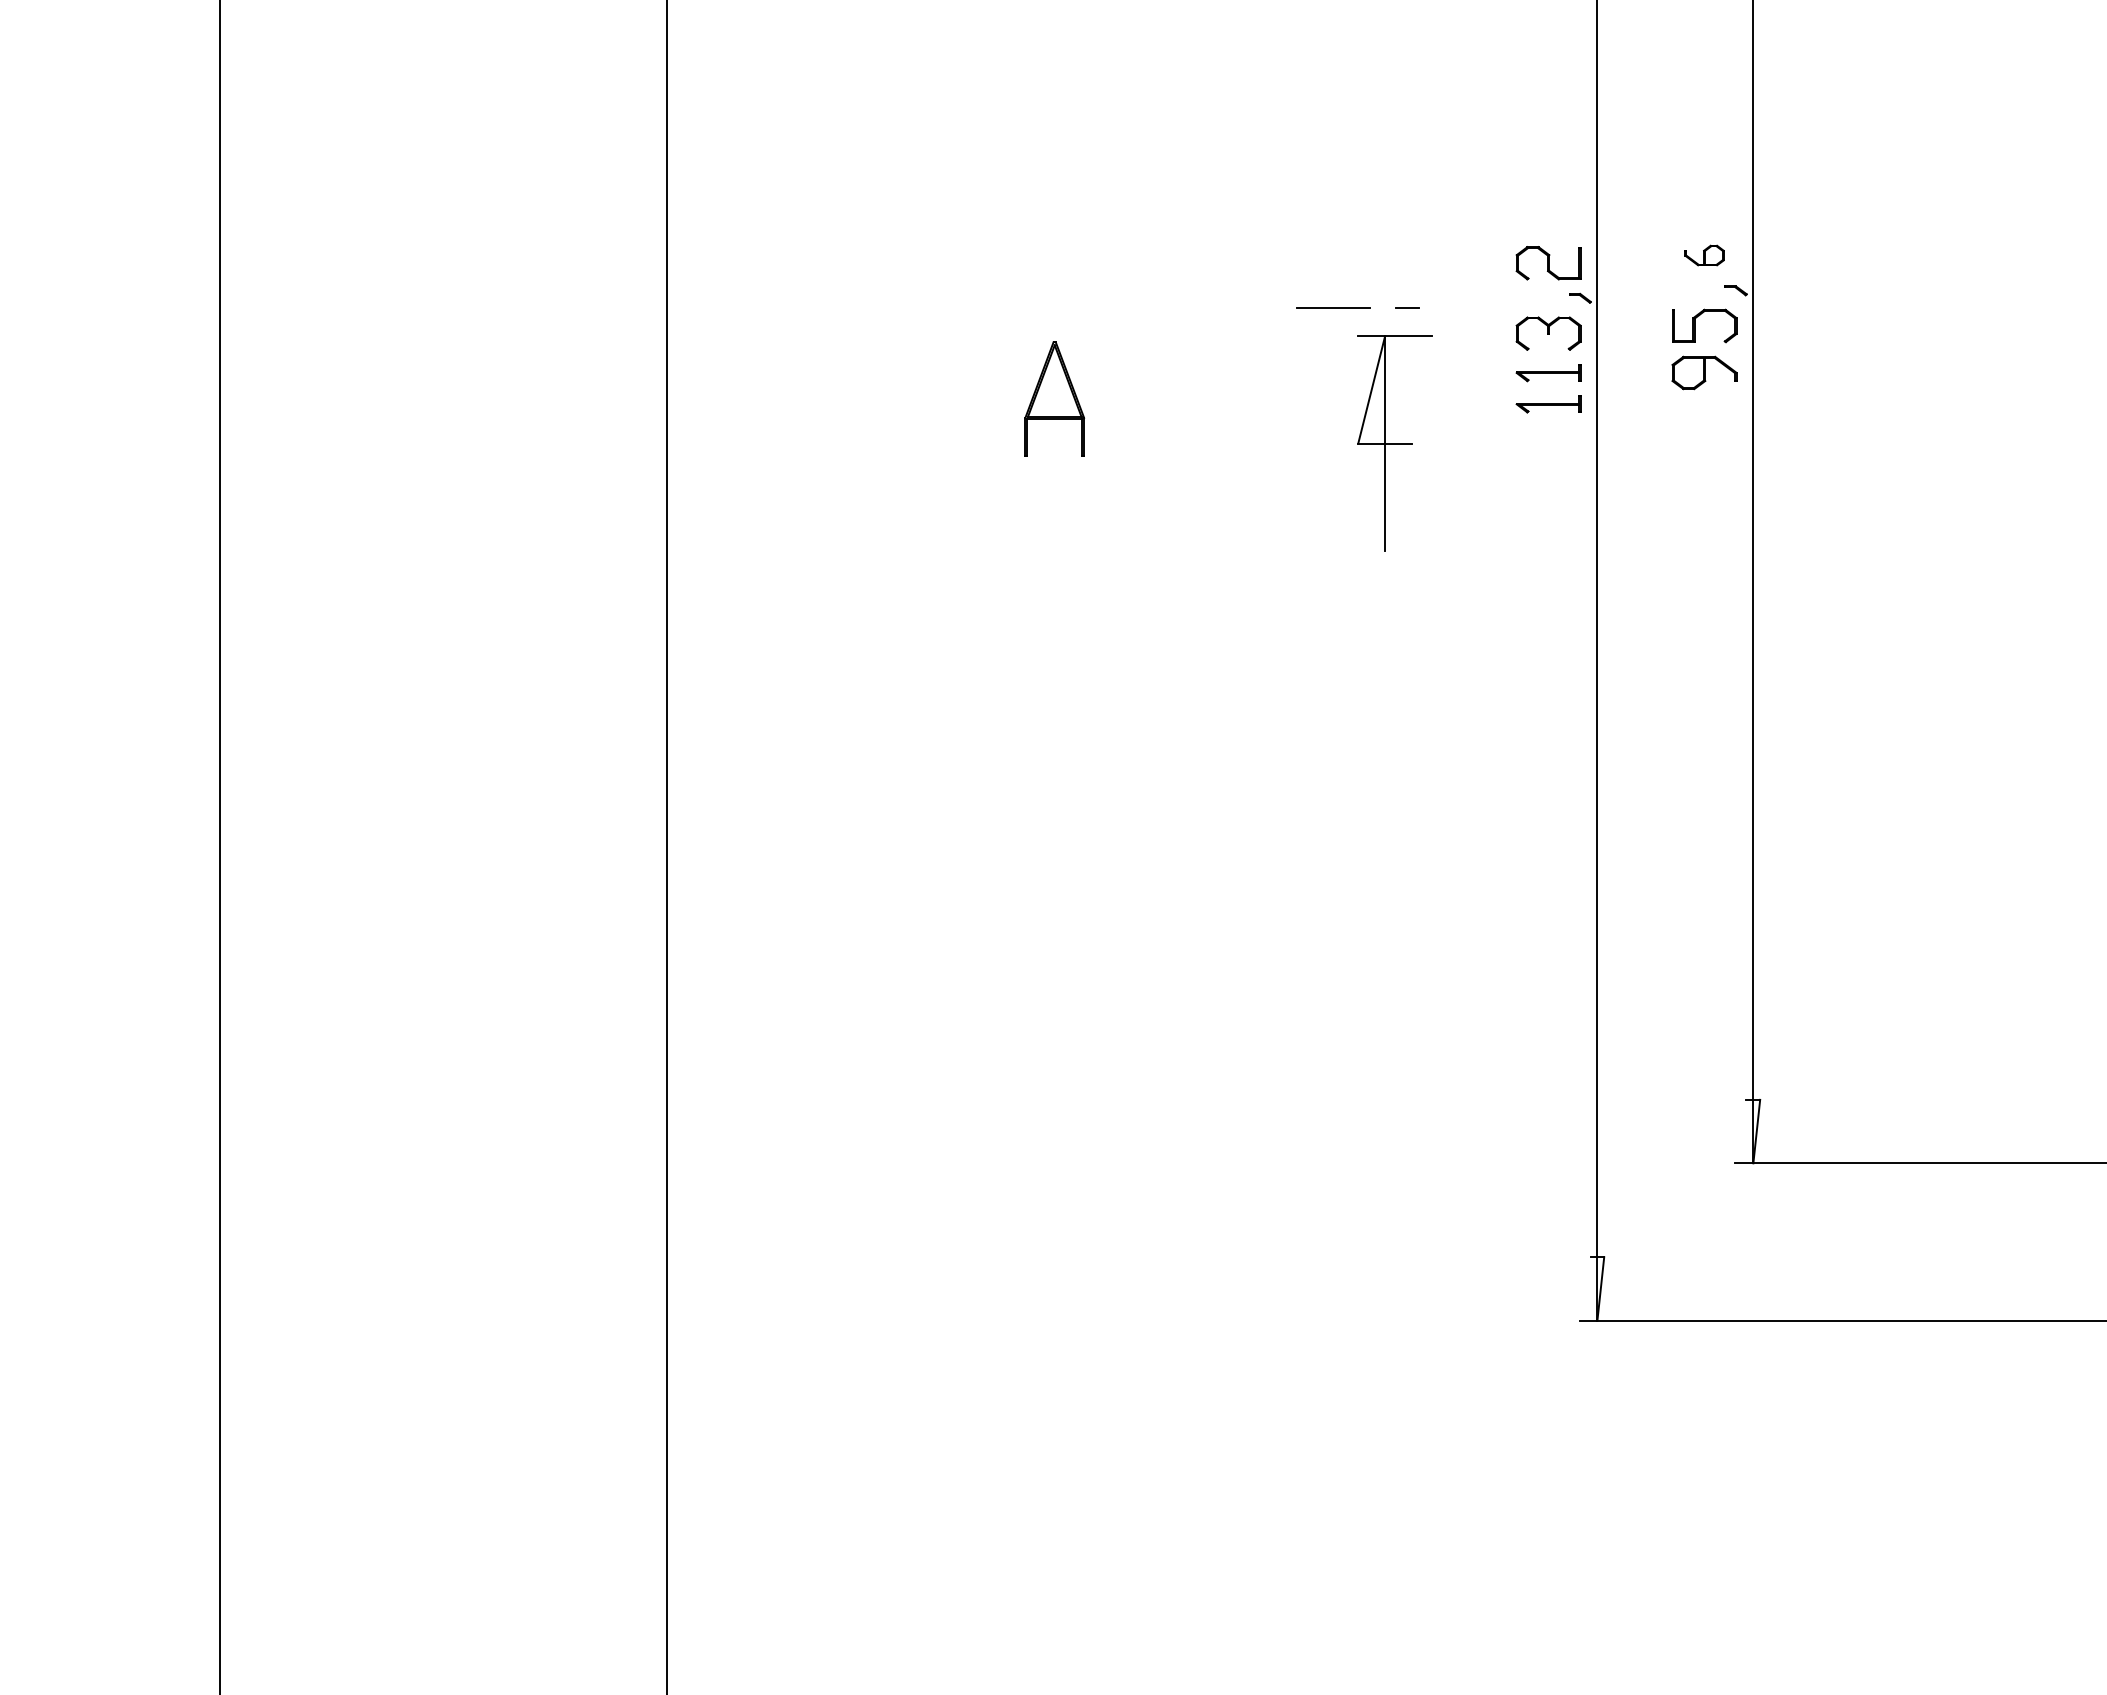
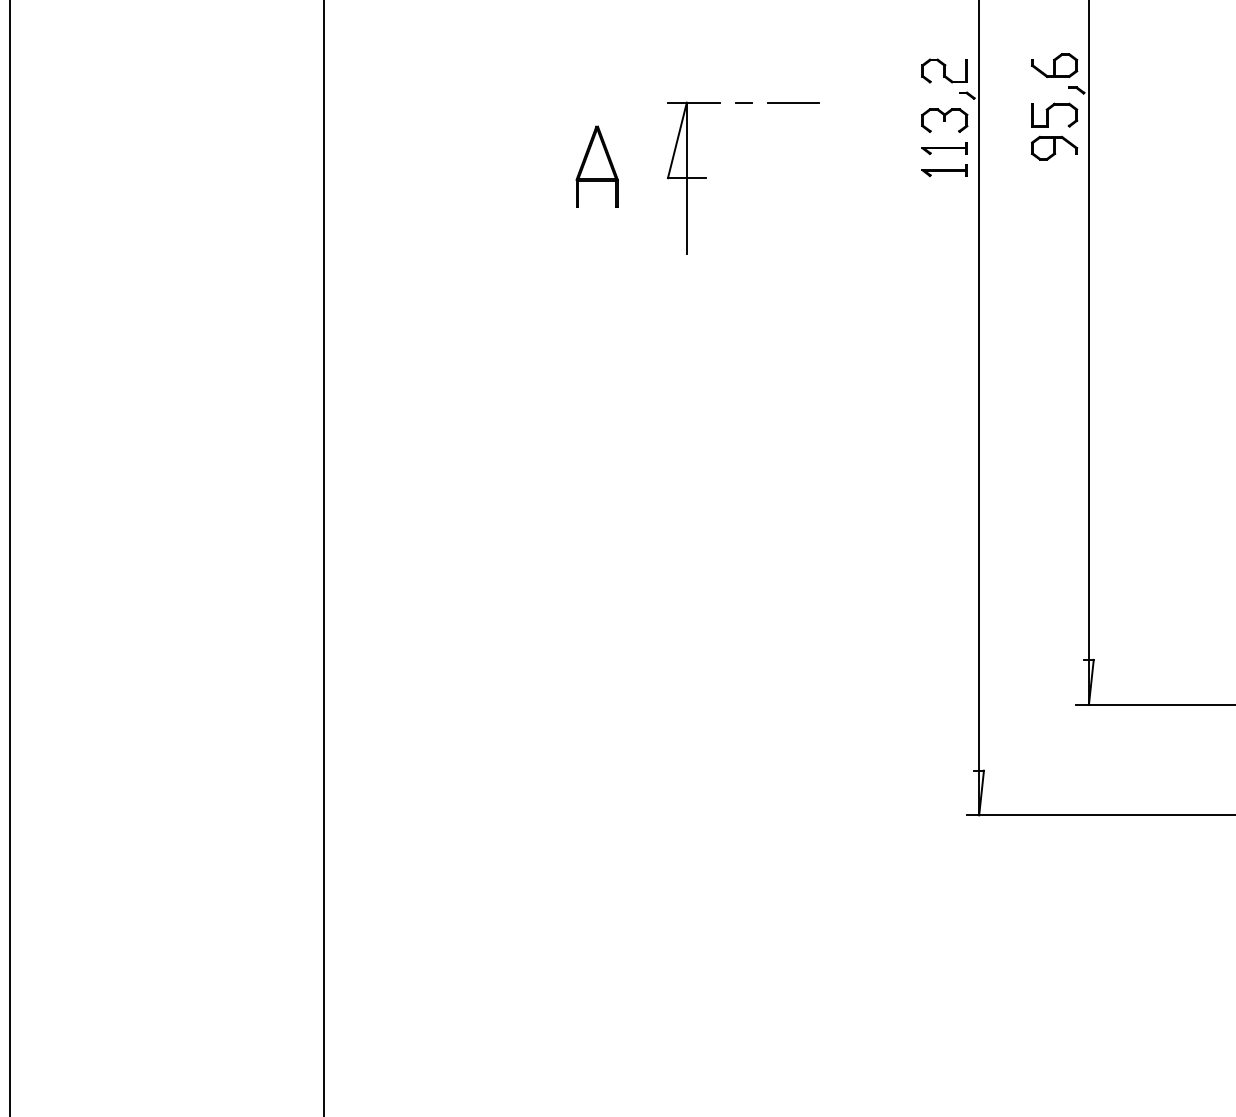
part: (1704, 255) -> (1054, 65), size x1.67
line: (1407, 307) -> (743, 102), moved
part: (1394, 443) -> (693, 178), moved

